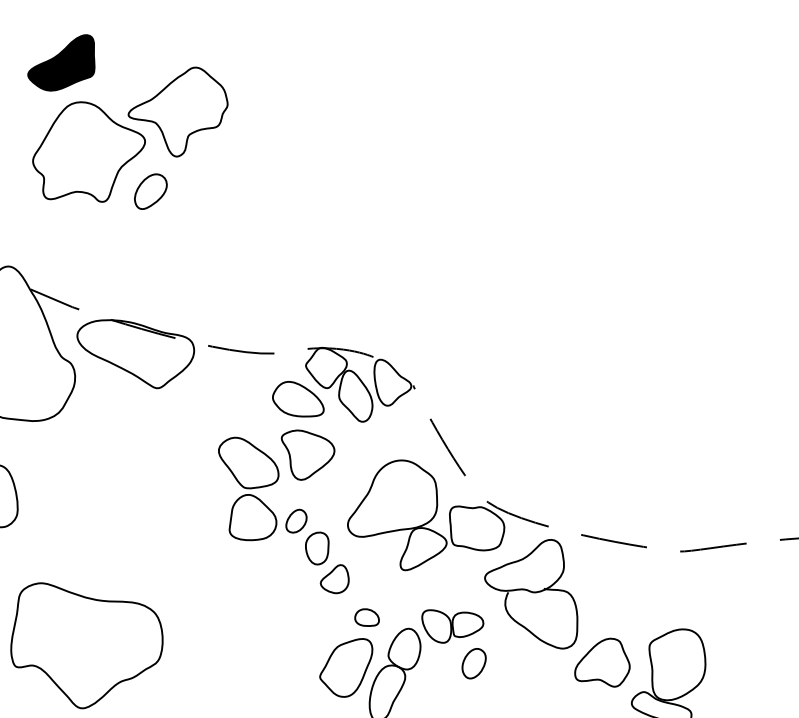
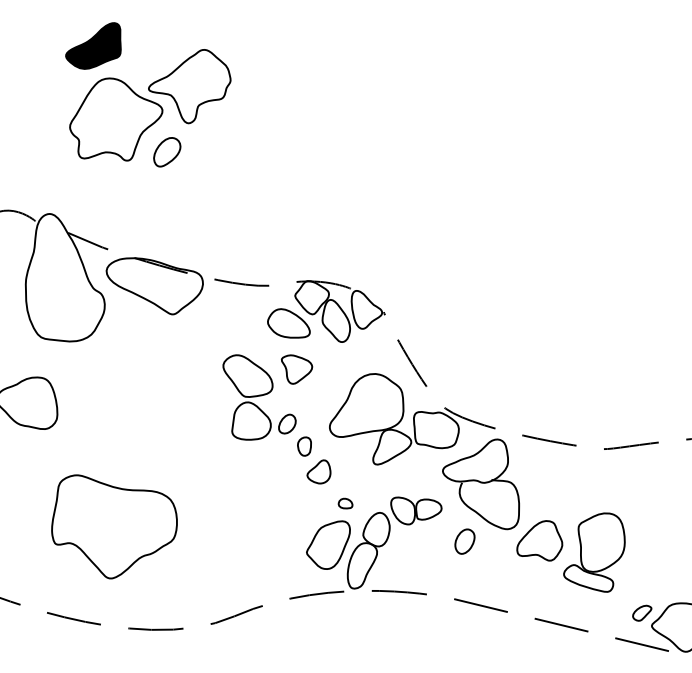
part: (307, 455) -> (296, 369), size x0.7
part: (317, 548) -> (304, 446), size x0.7
part: (366, 617) -> (345, 503), size x0.7
part: (473, 663) -> (464, 541), moved

